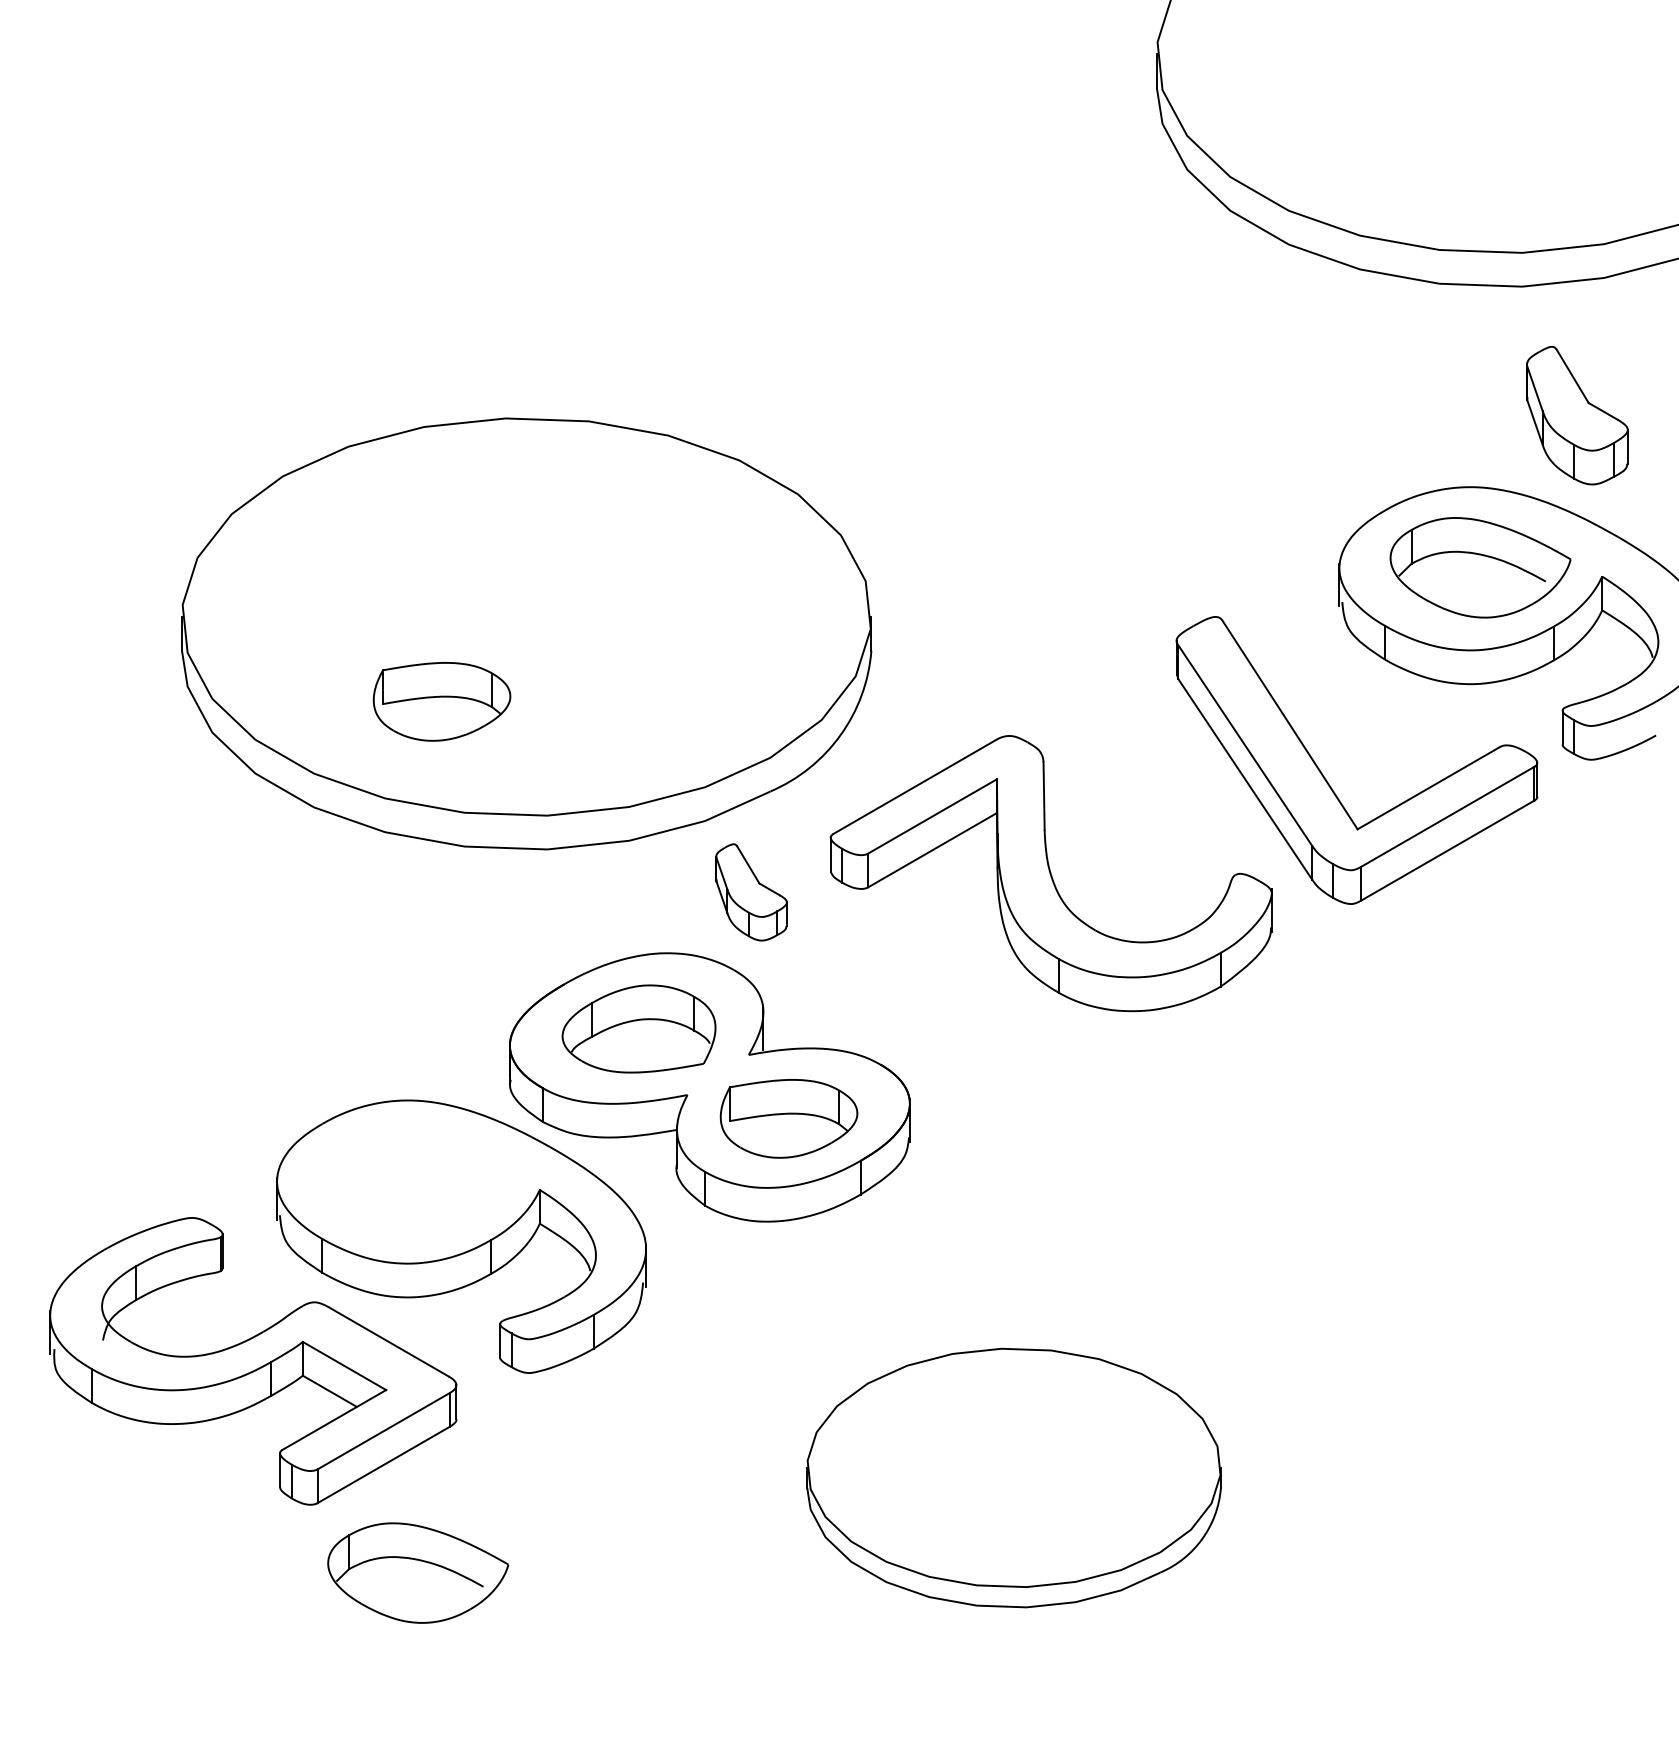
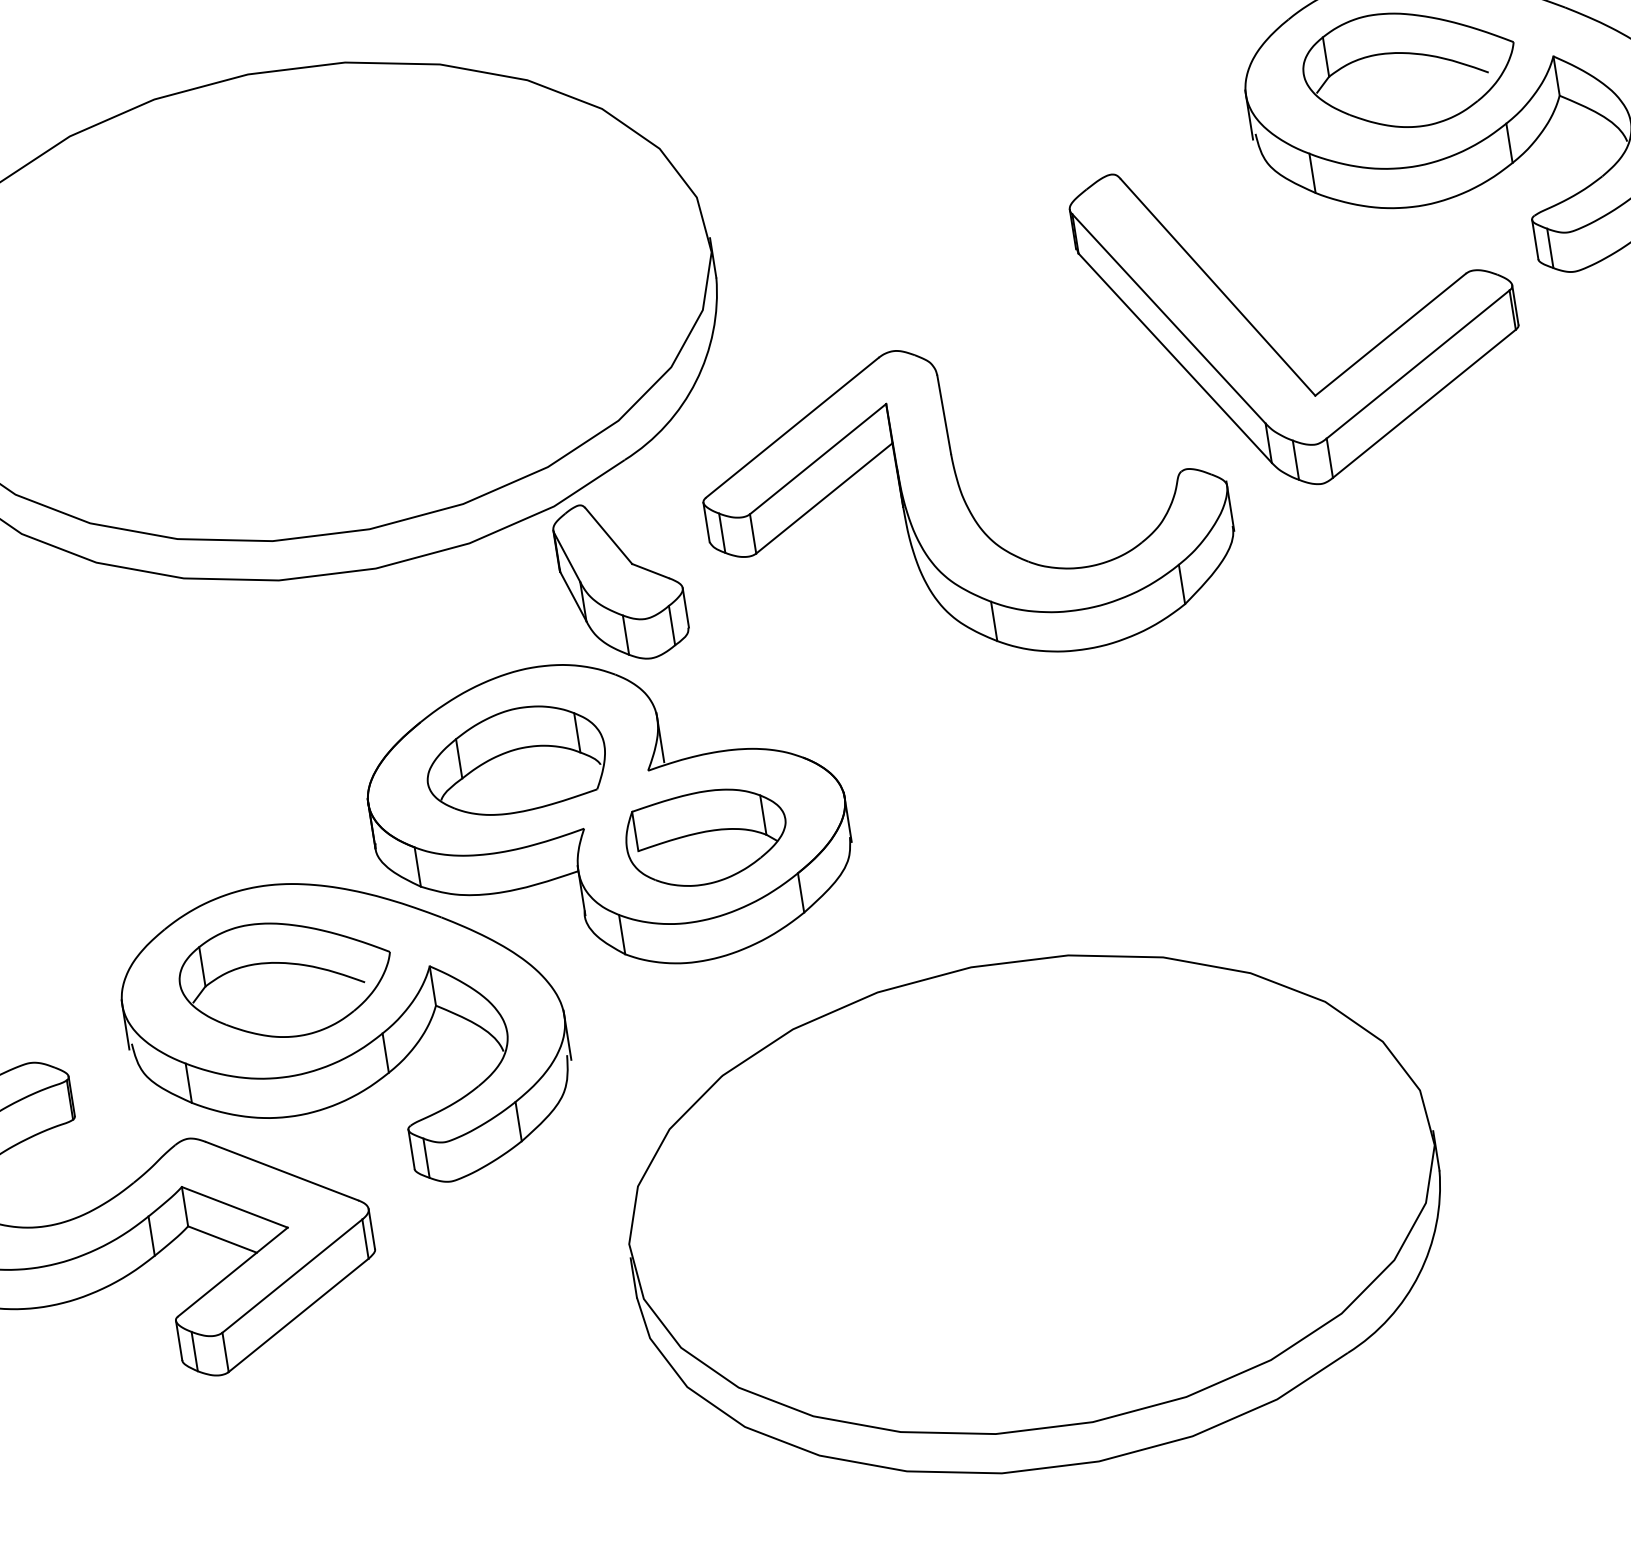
part: (441, 701) -> (225, 415), removed
part: (751, 892) -> (621, 581), size x1.43
part: (1013, 1477) -> (1034, 1213), size x1.67
part: (418, 1572) -> (286, 977), moved

